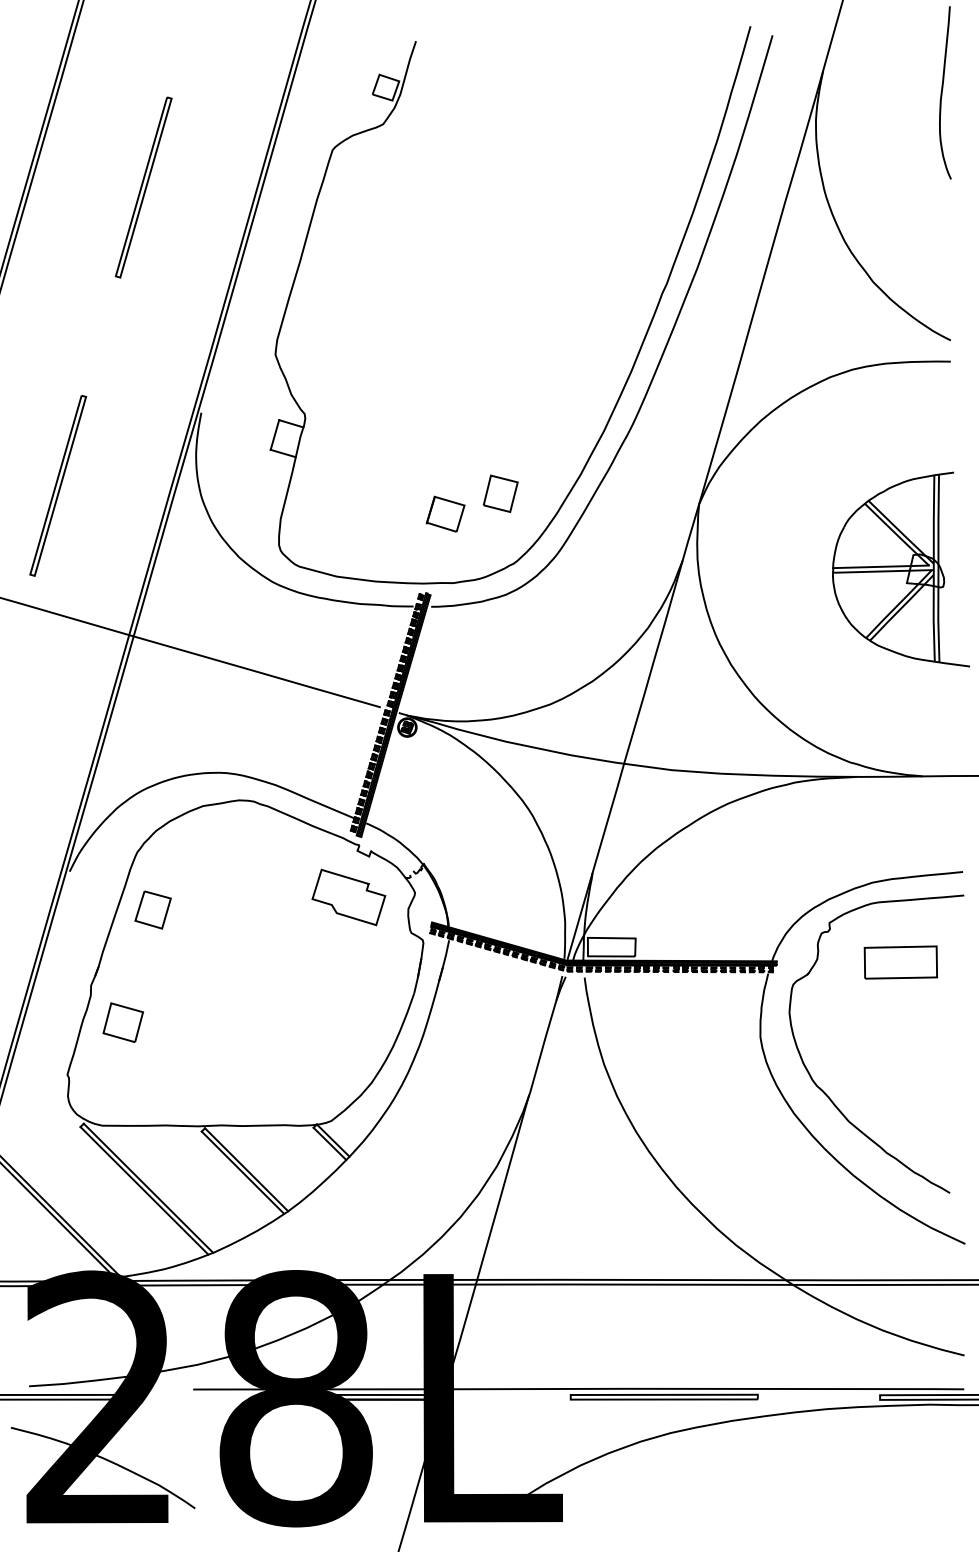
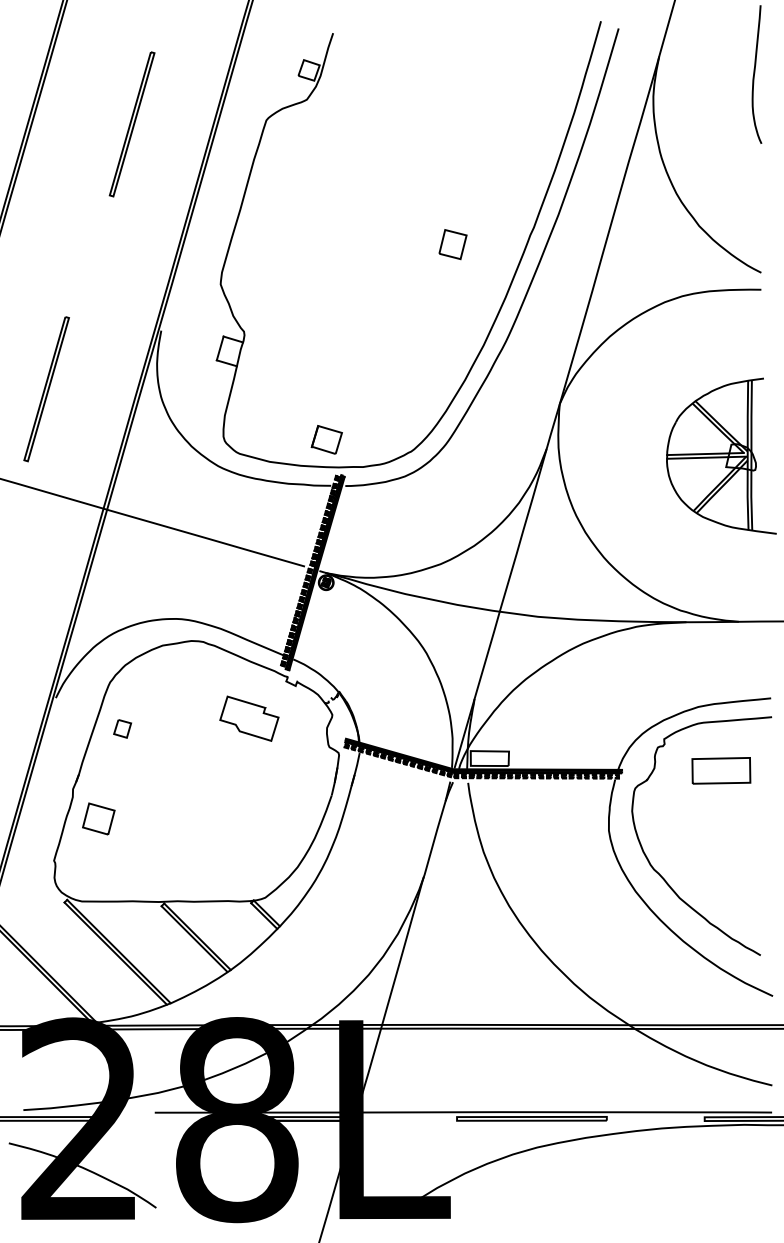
part: (142, 187) -> (131, 124), moved
part: (500, 493) -> (452, 244), moved
part: (445, 513) -> (326, 439), moved
part: (348, 897) -> (249, 718), moved
part: (152, 909) -> (122, 728), size x0.6

